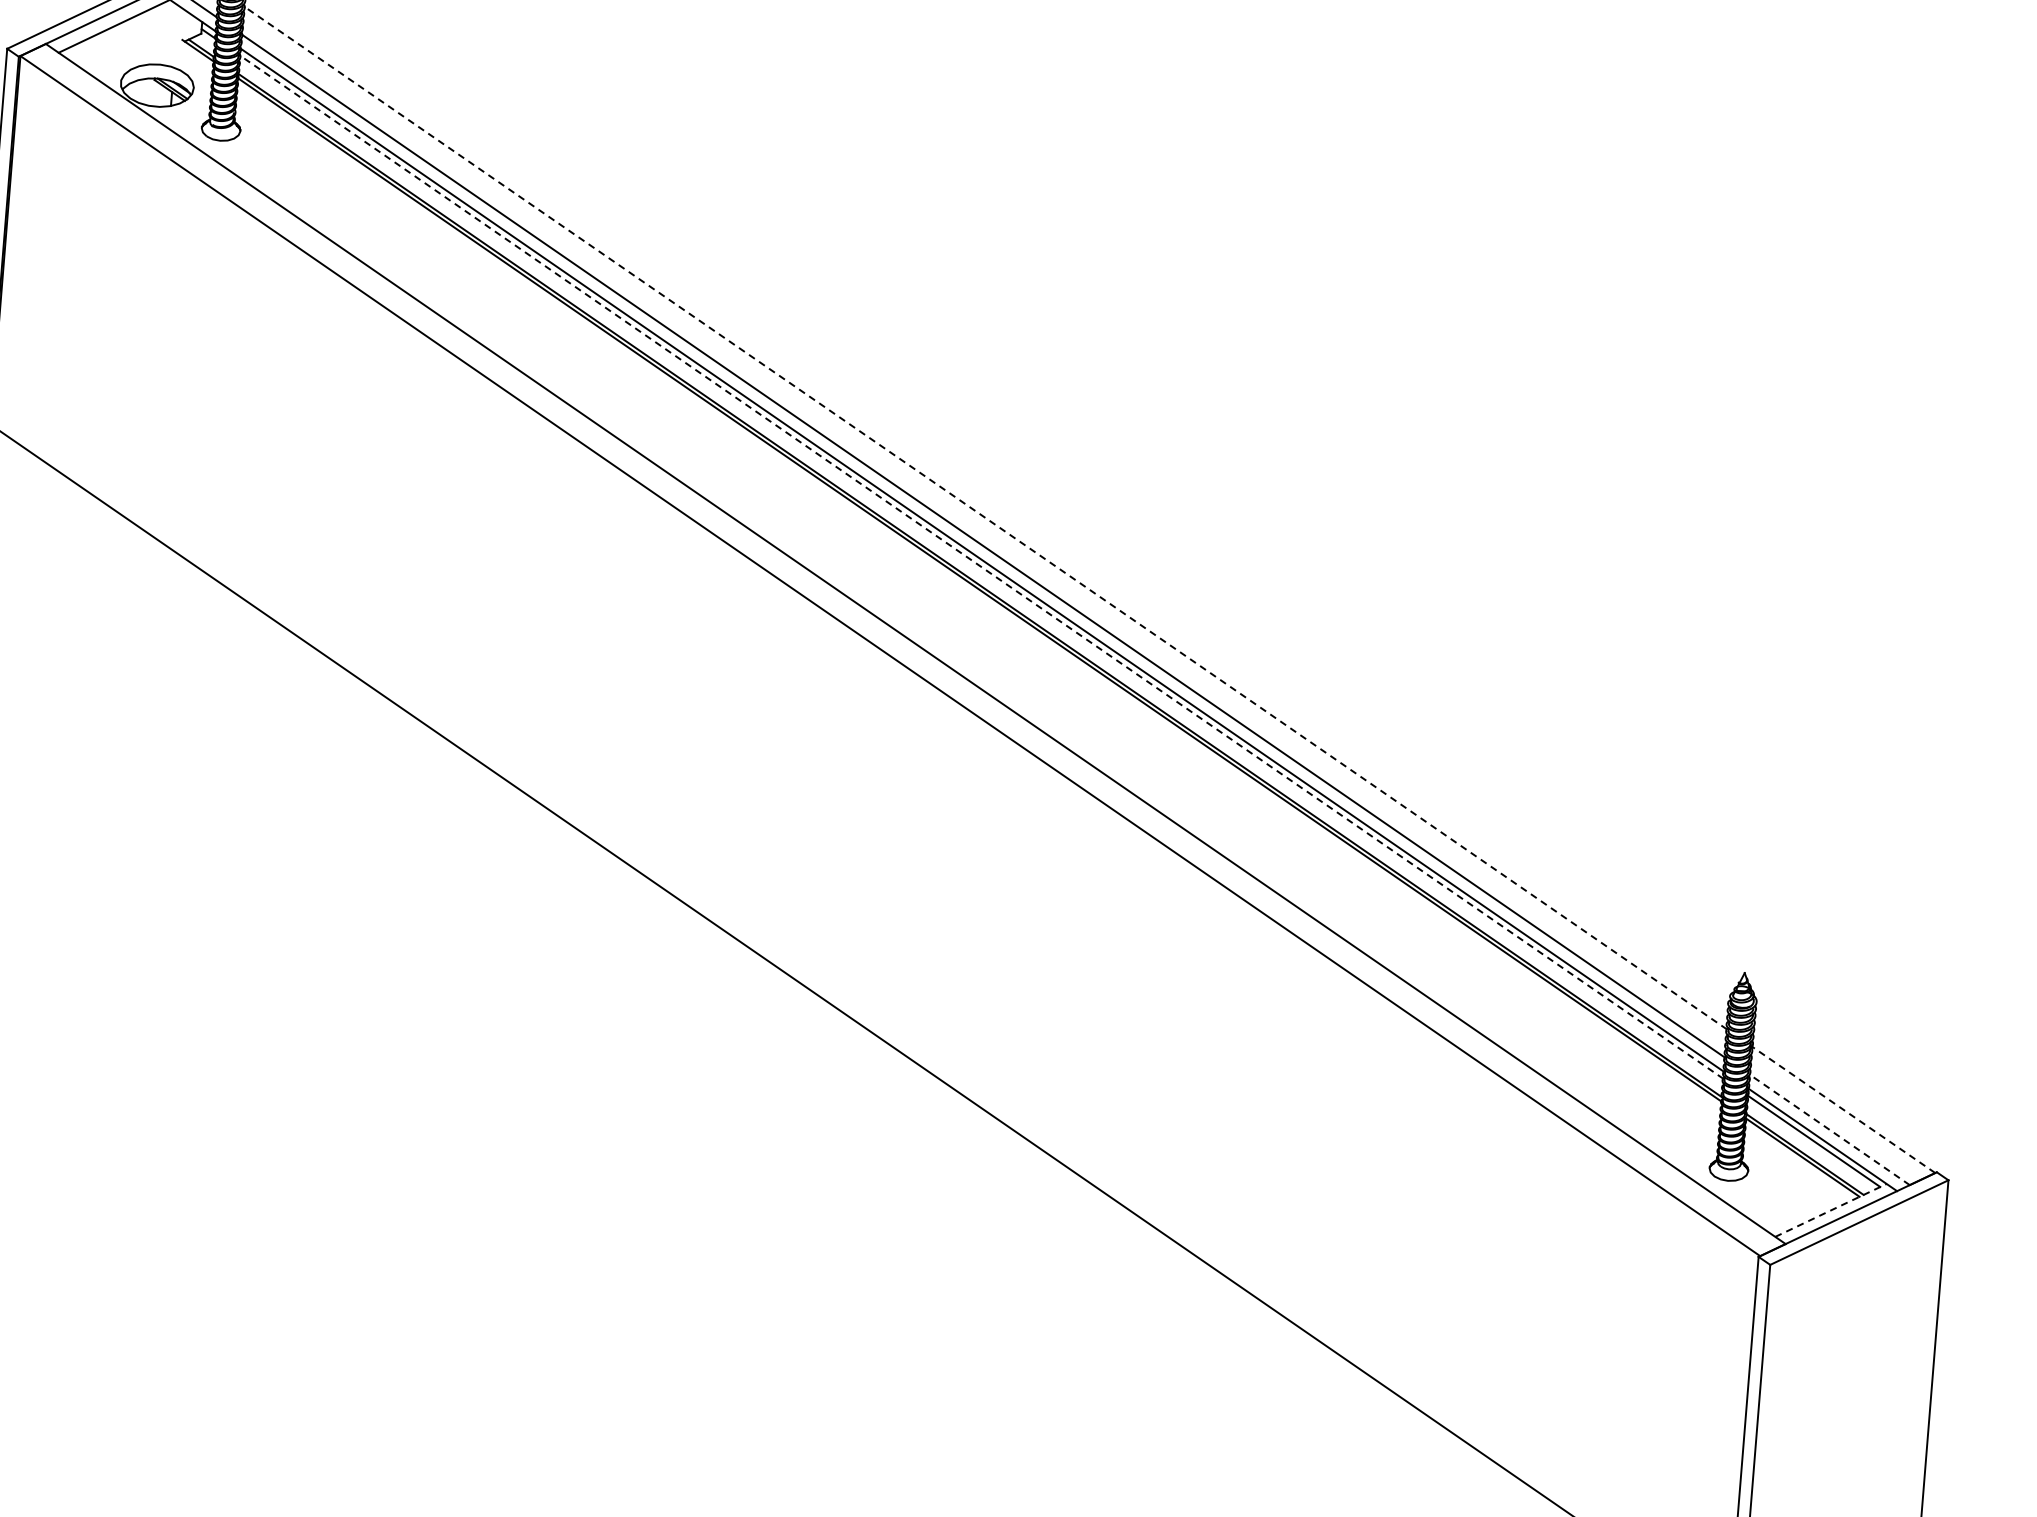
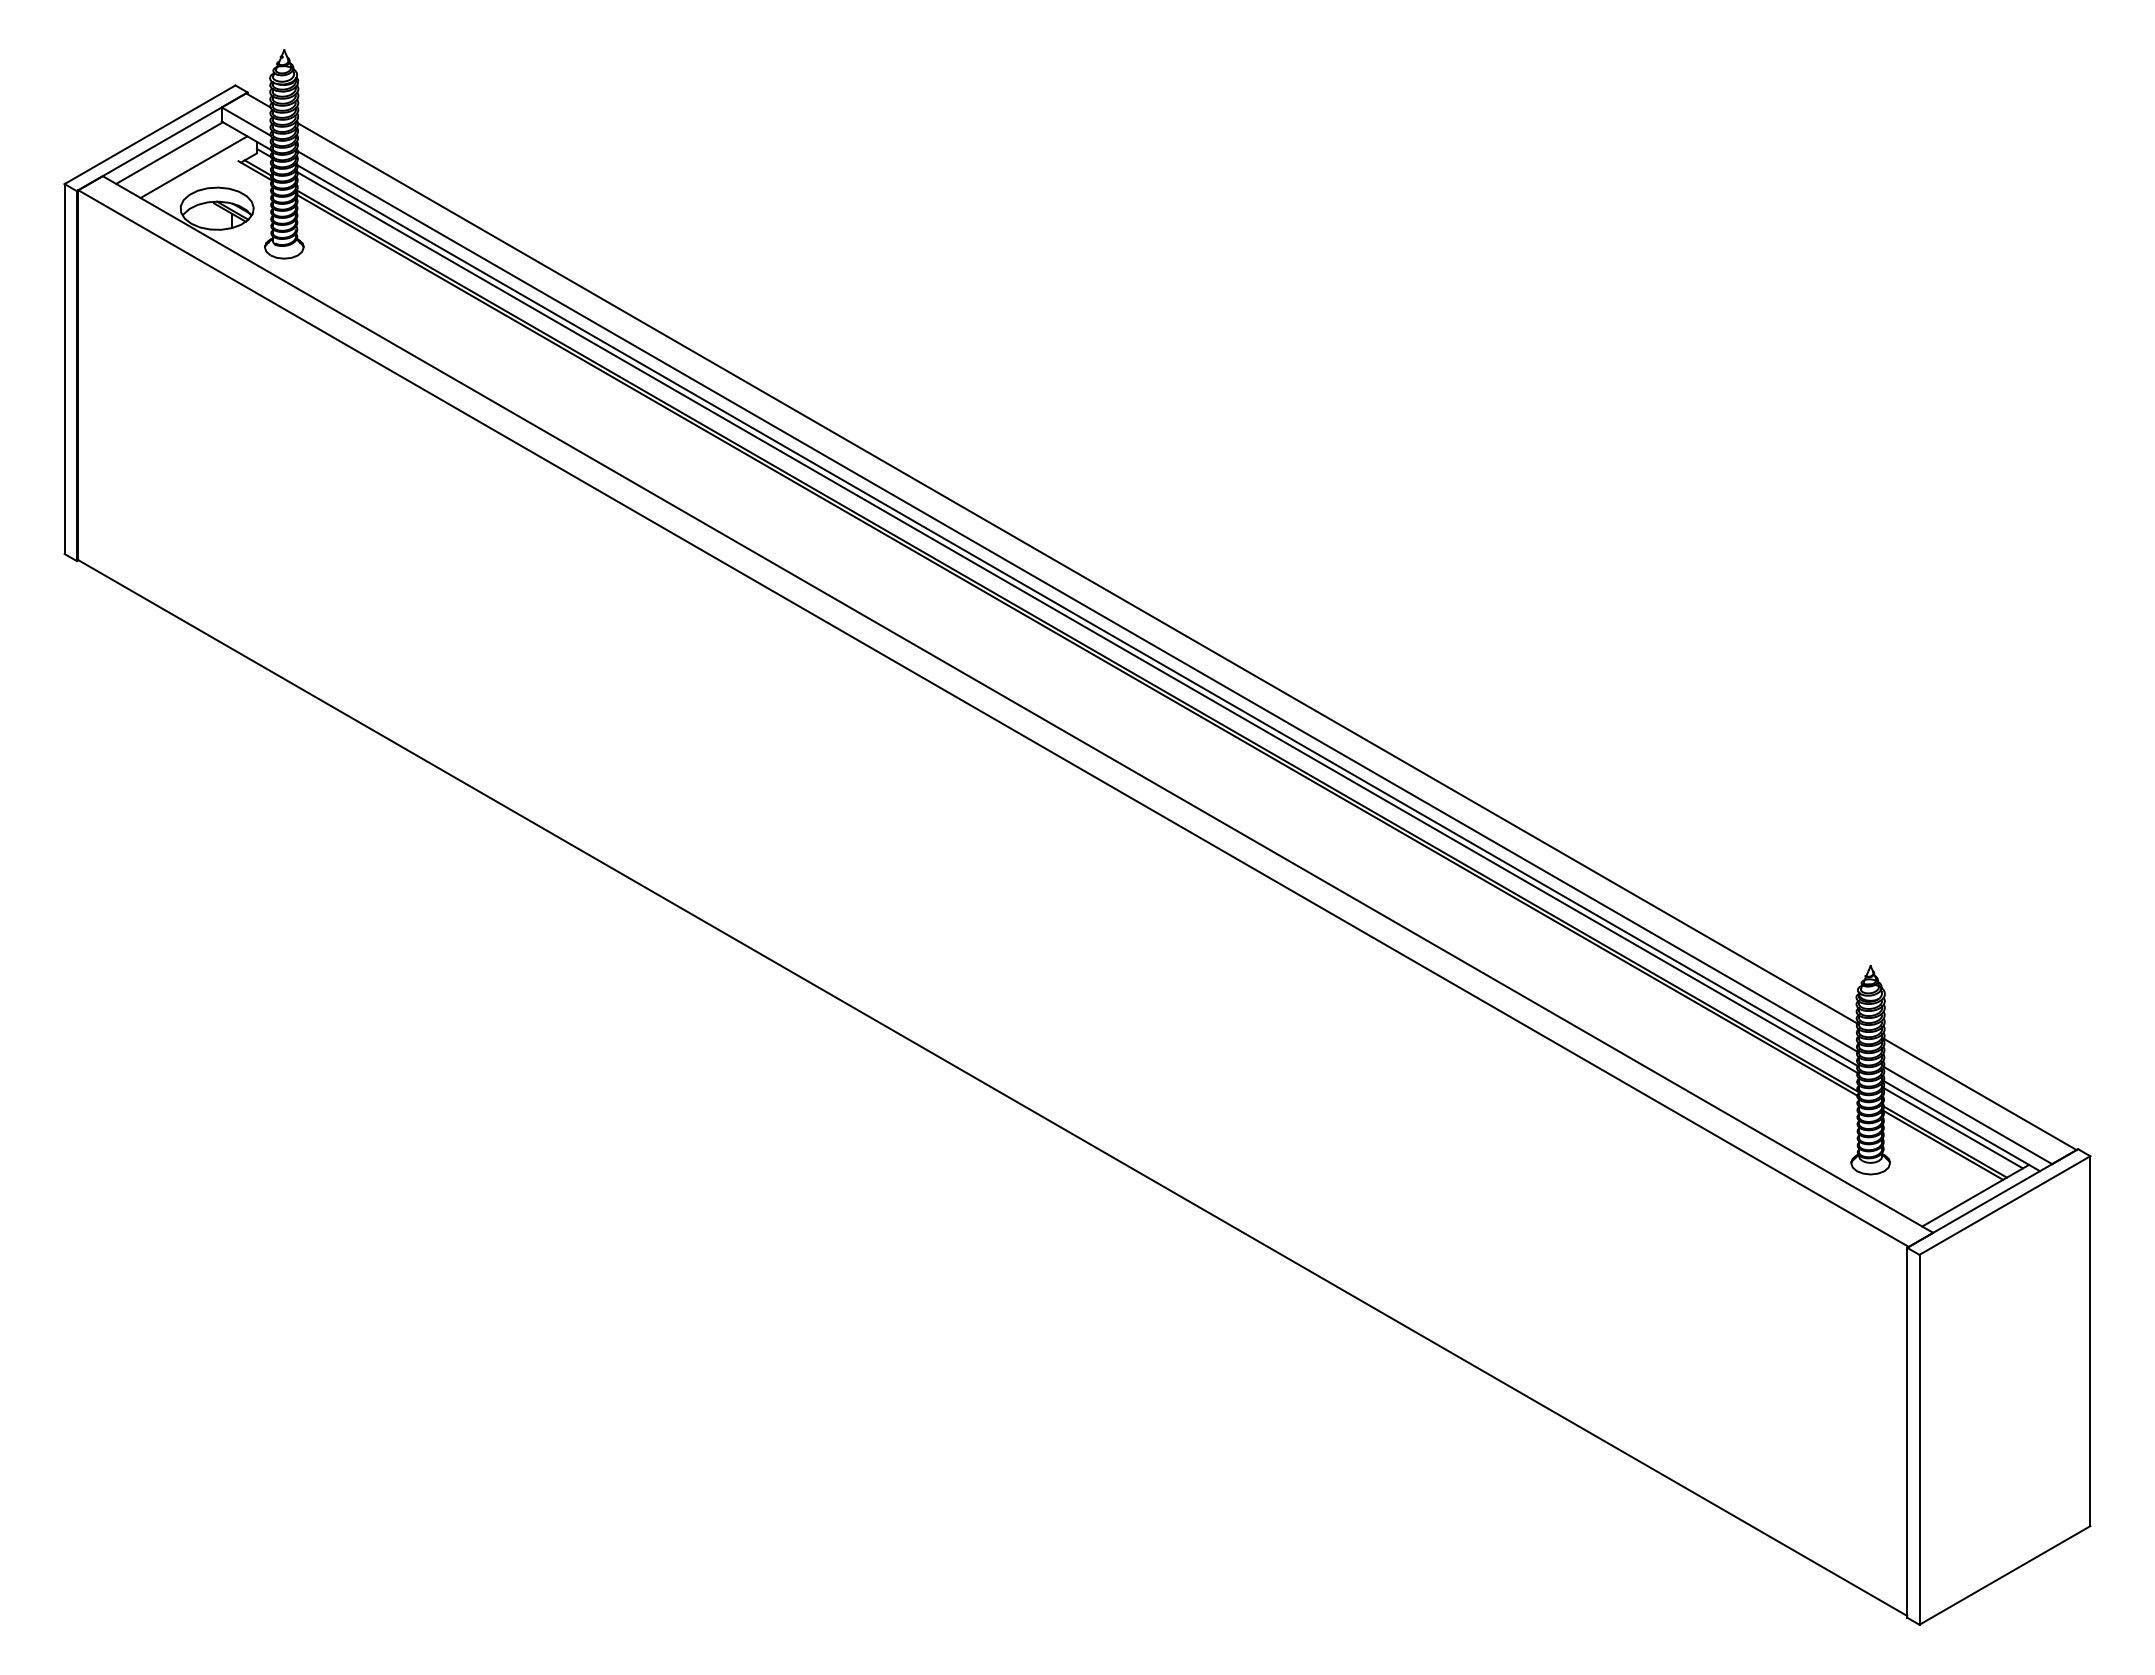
line: (137, 42) -> (193, 167), added
line: (985, 518) -> (1077, 573), dashed -> solid
line: (981, 567) -> (1077, 622), dashed -> solid
line: (1843, 1108) -> (1979, 1093), dashed -> solid
line: (1829, 1129) -> (1967, 1115), dashed -> solid
line: (1830, 1210) -> (1975, 1195), dashed -> solid

